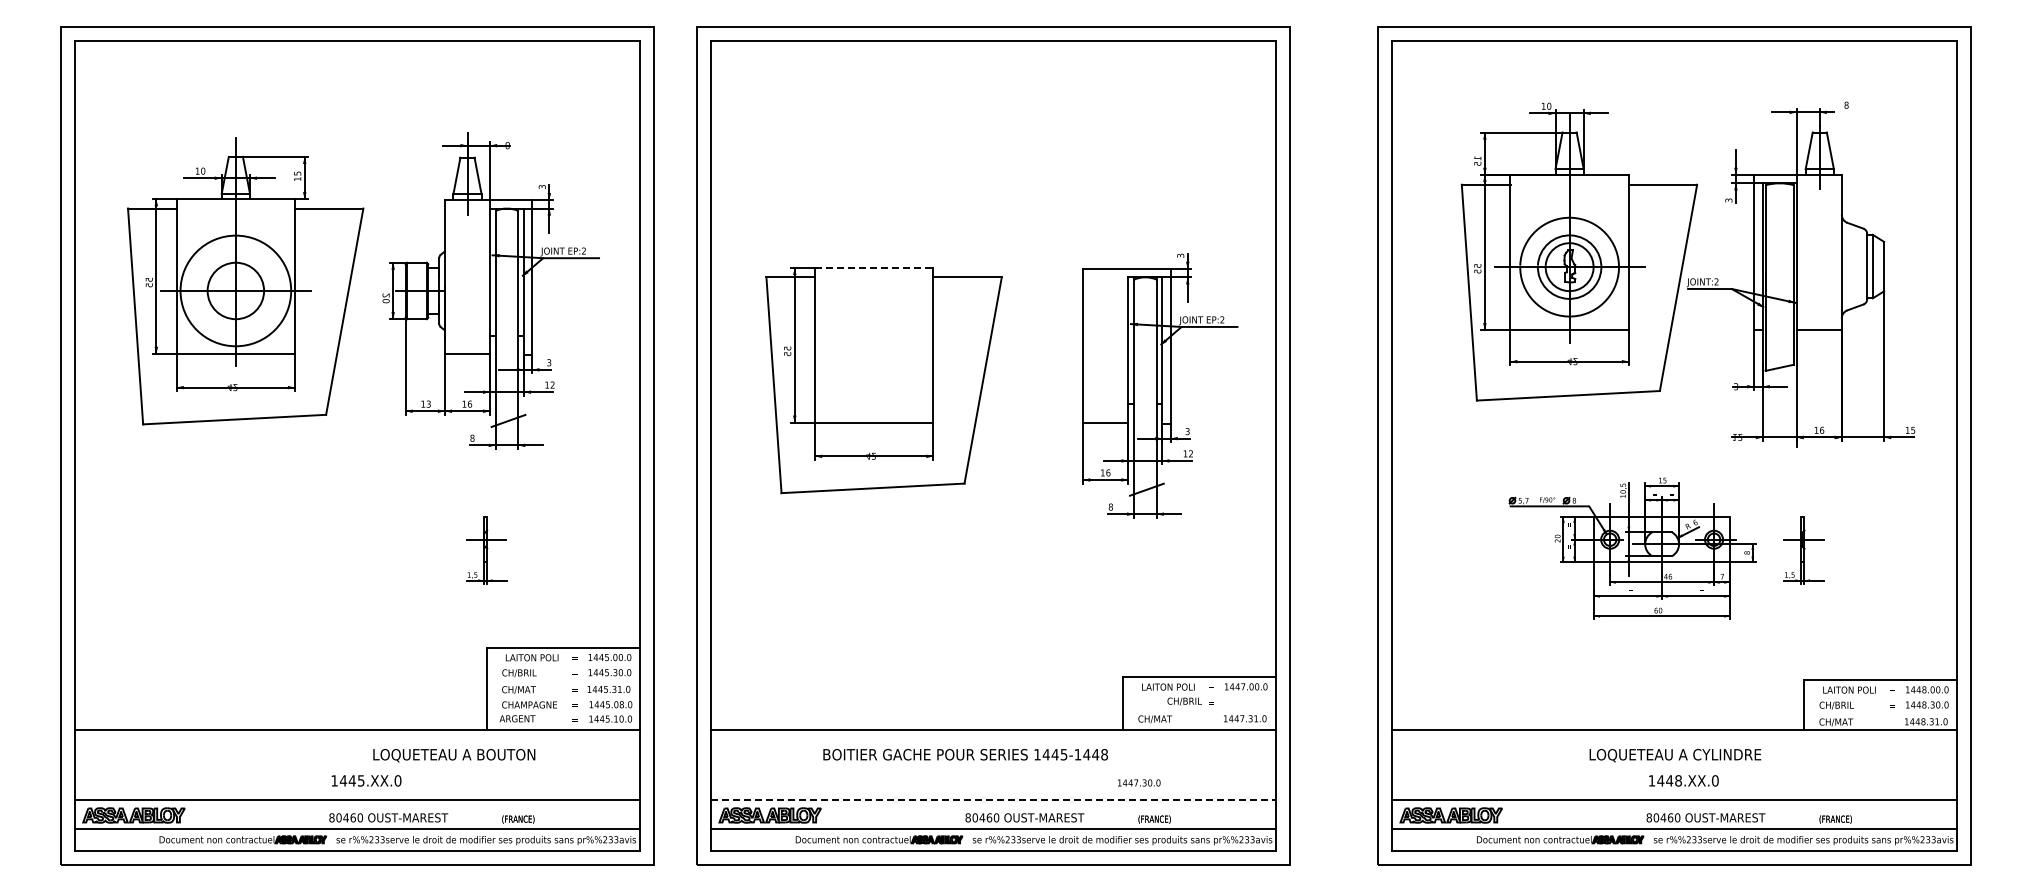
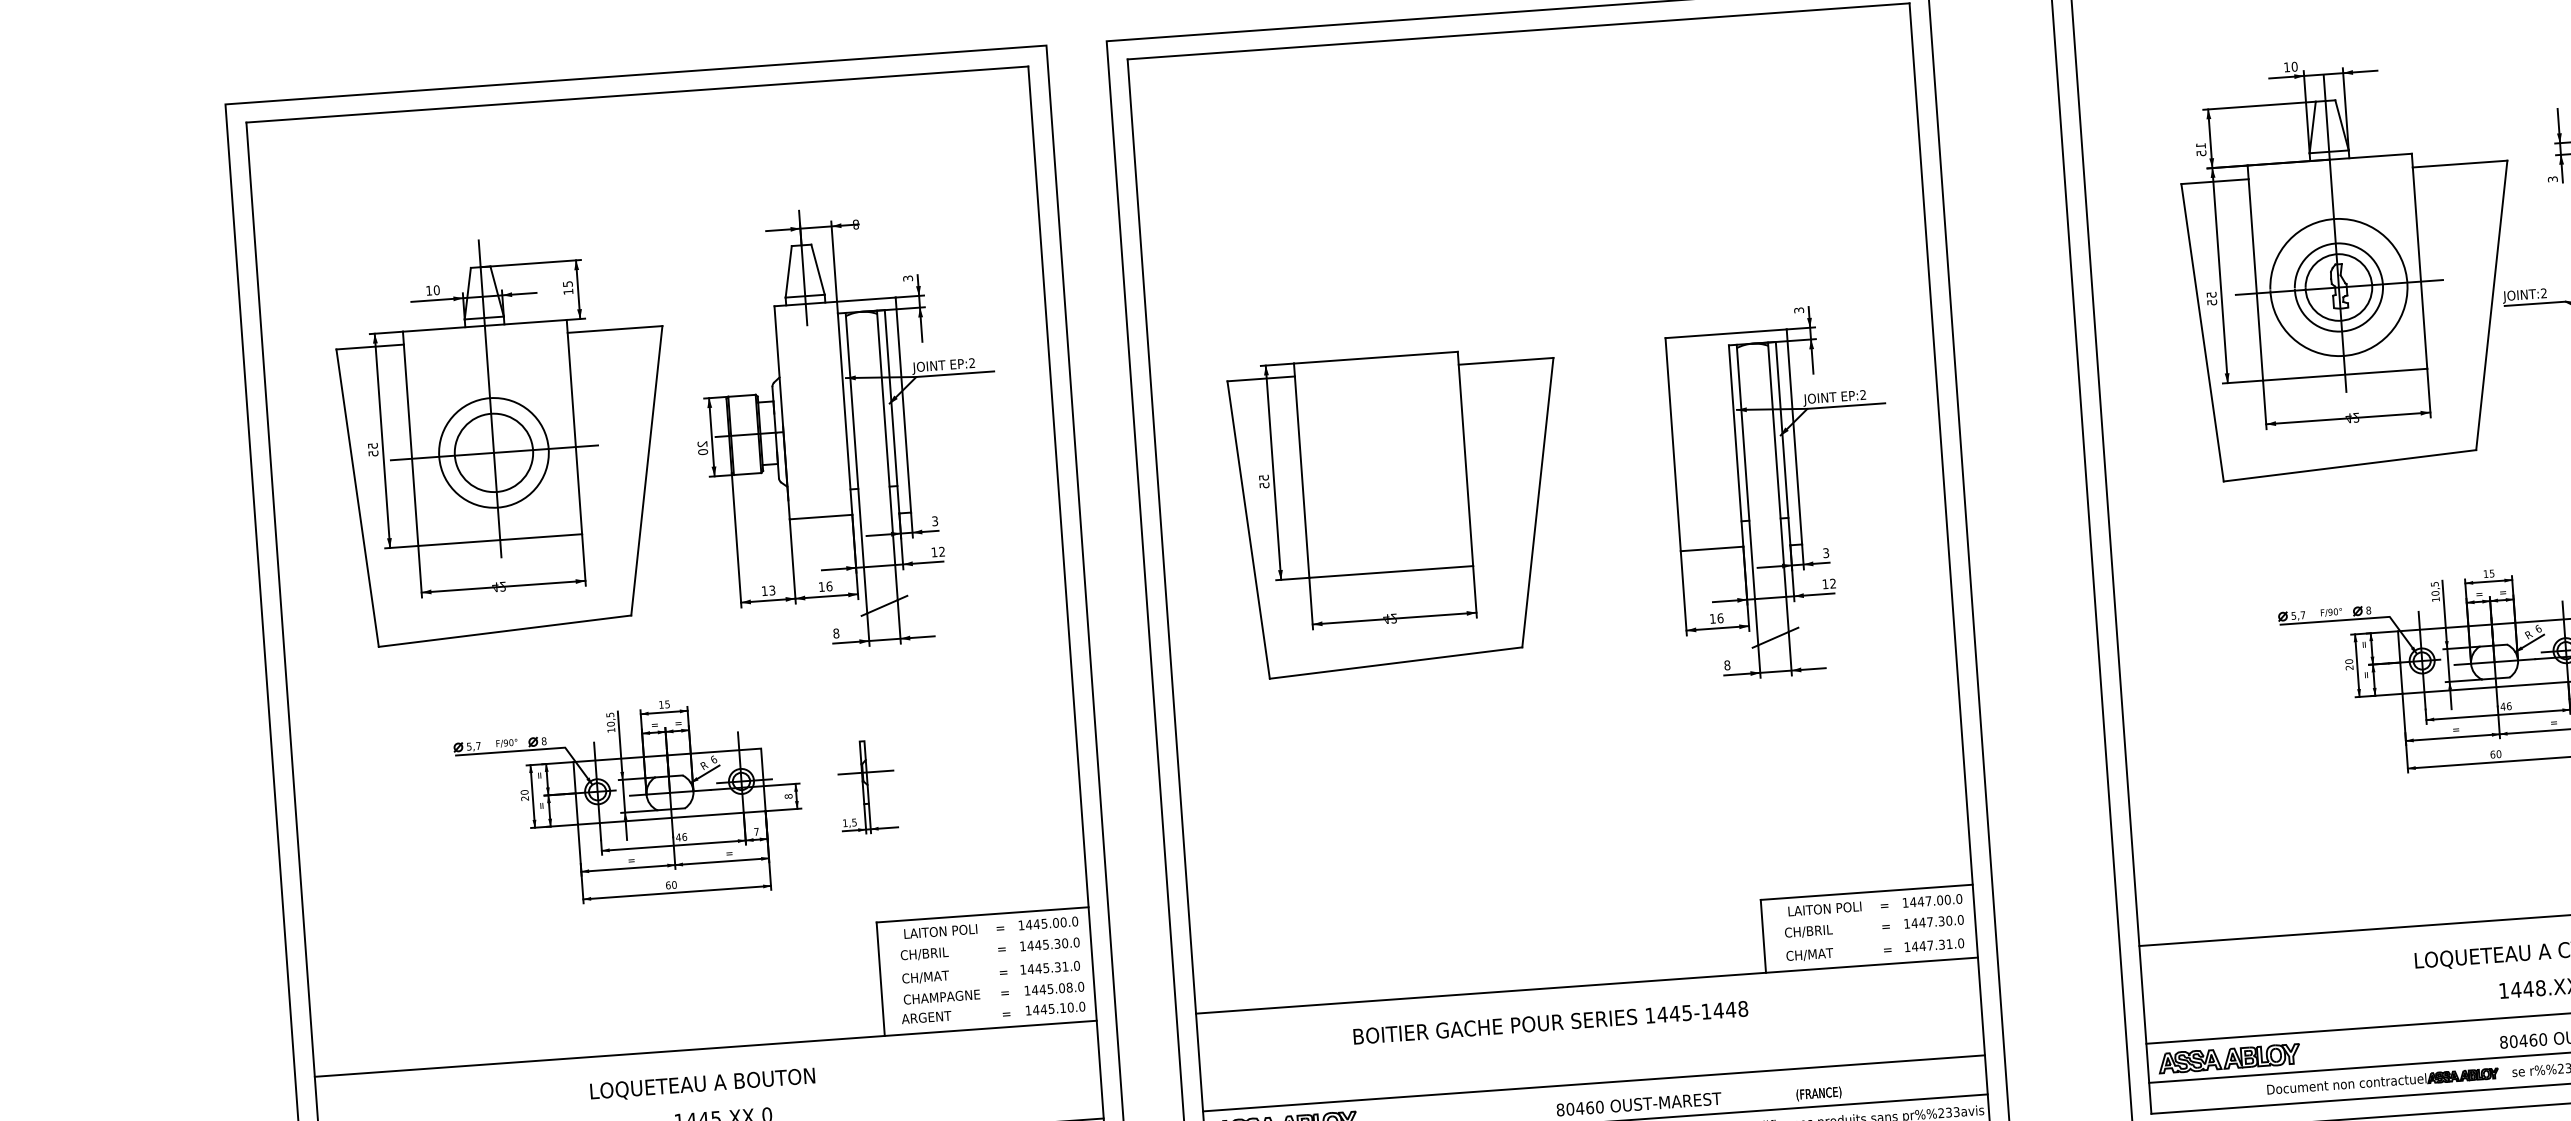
line: (874, 268) -> (1376, 358), dashed -> solid
circle: (235, 290) -> (493, 452), size x0.71
part: (314, 548) -> (628, 801), added
text: (1184, 701) -> (1808, 931), moved
text: (454, 755) -> (703, 1084), moved
text: (1139, 782) -> (1934, 921), moved
line: (994, 800) -> (1595, 1083), dashed -> solid

